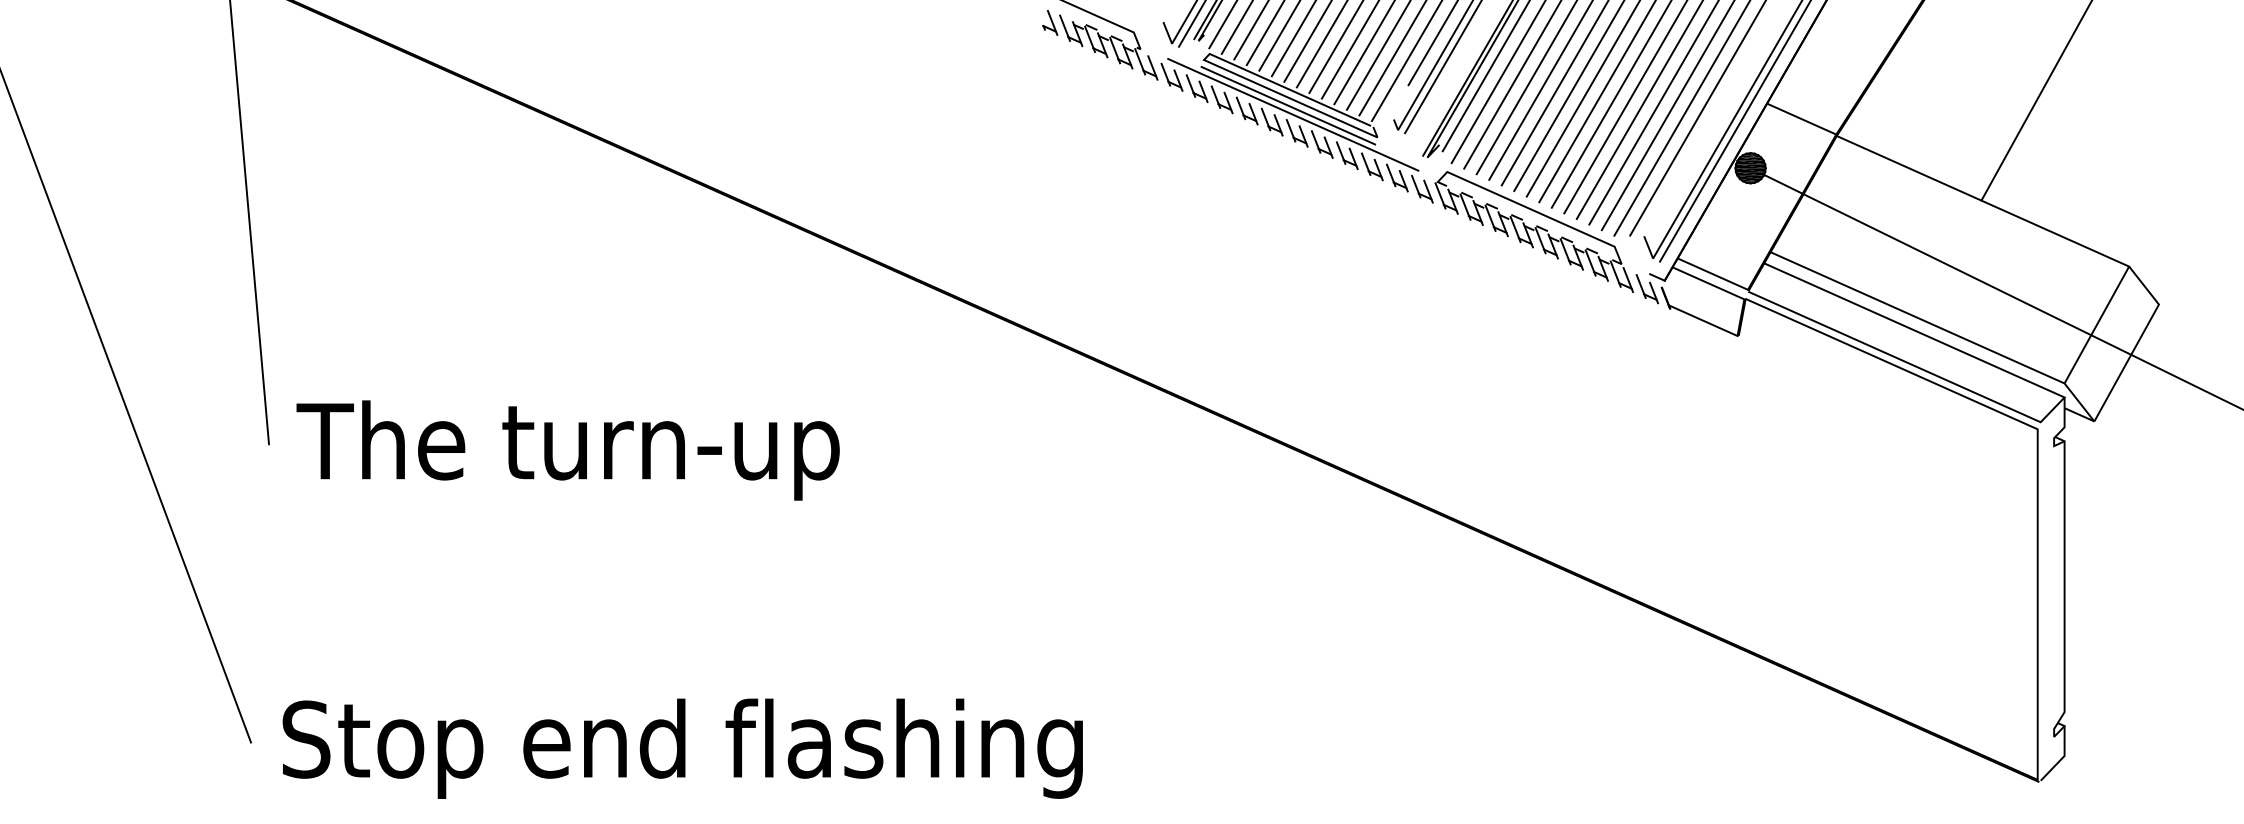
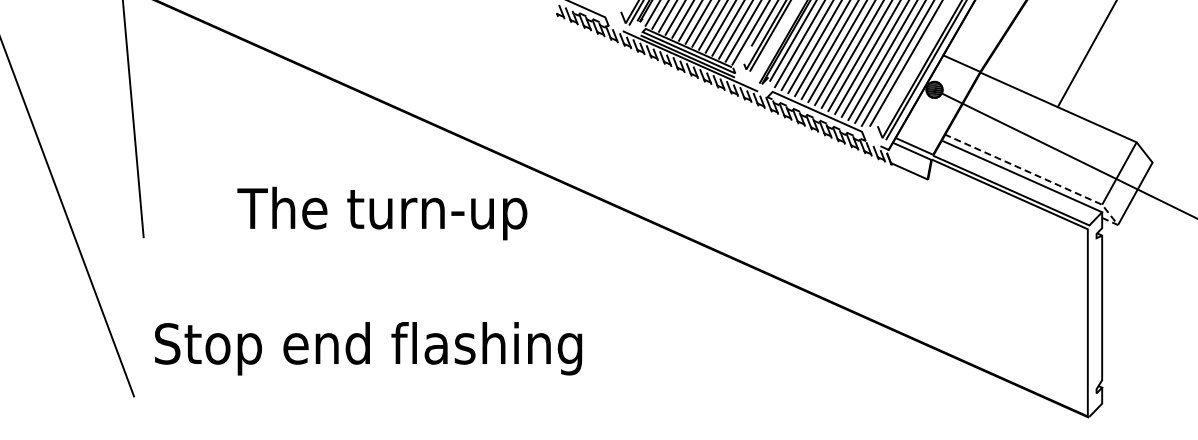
line: (1956, 336) -> (1044, 179), solid -> dashed
text: (568, 450) -> (382, 213), moved
text: (682, 748) -> (368, 348), moved

